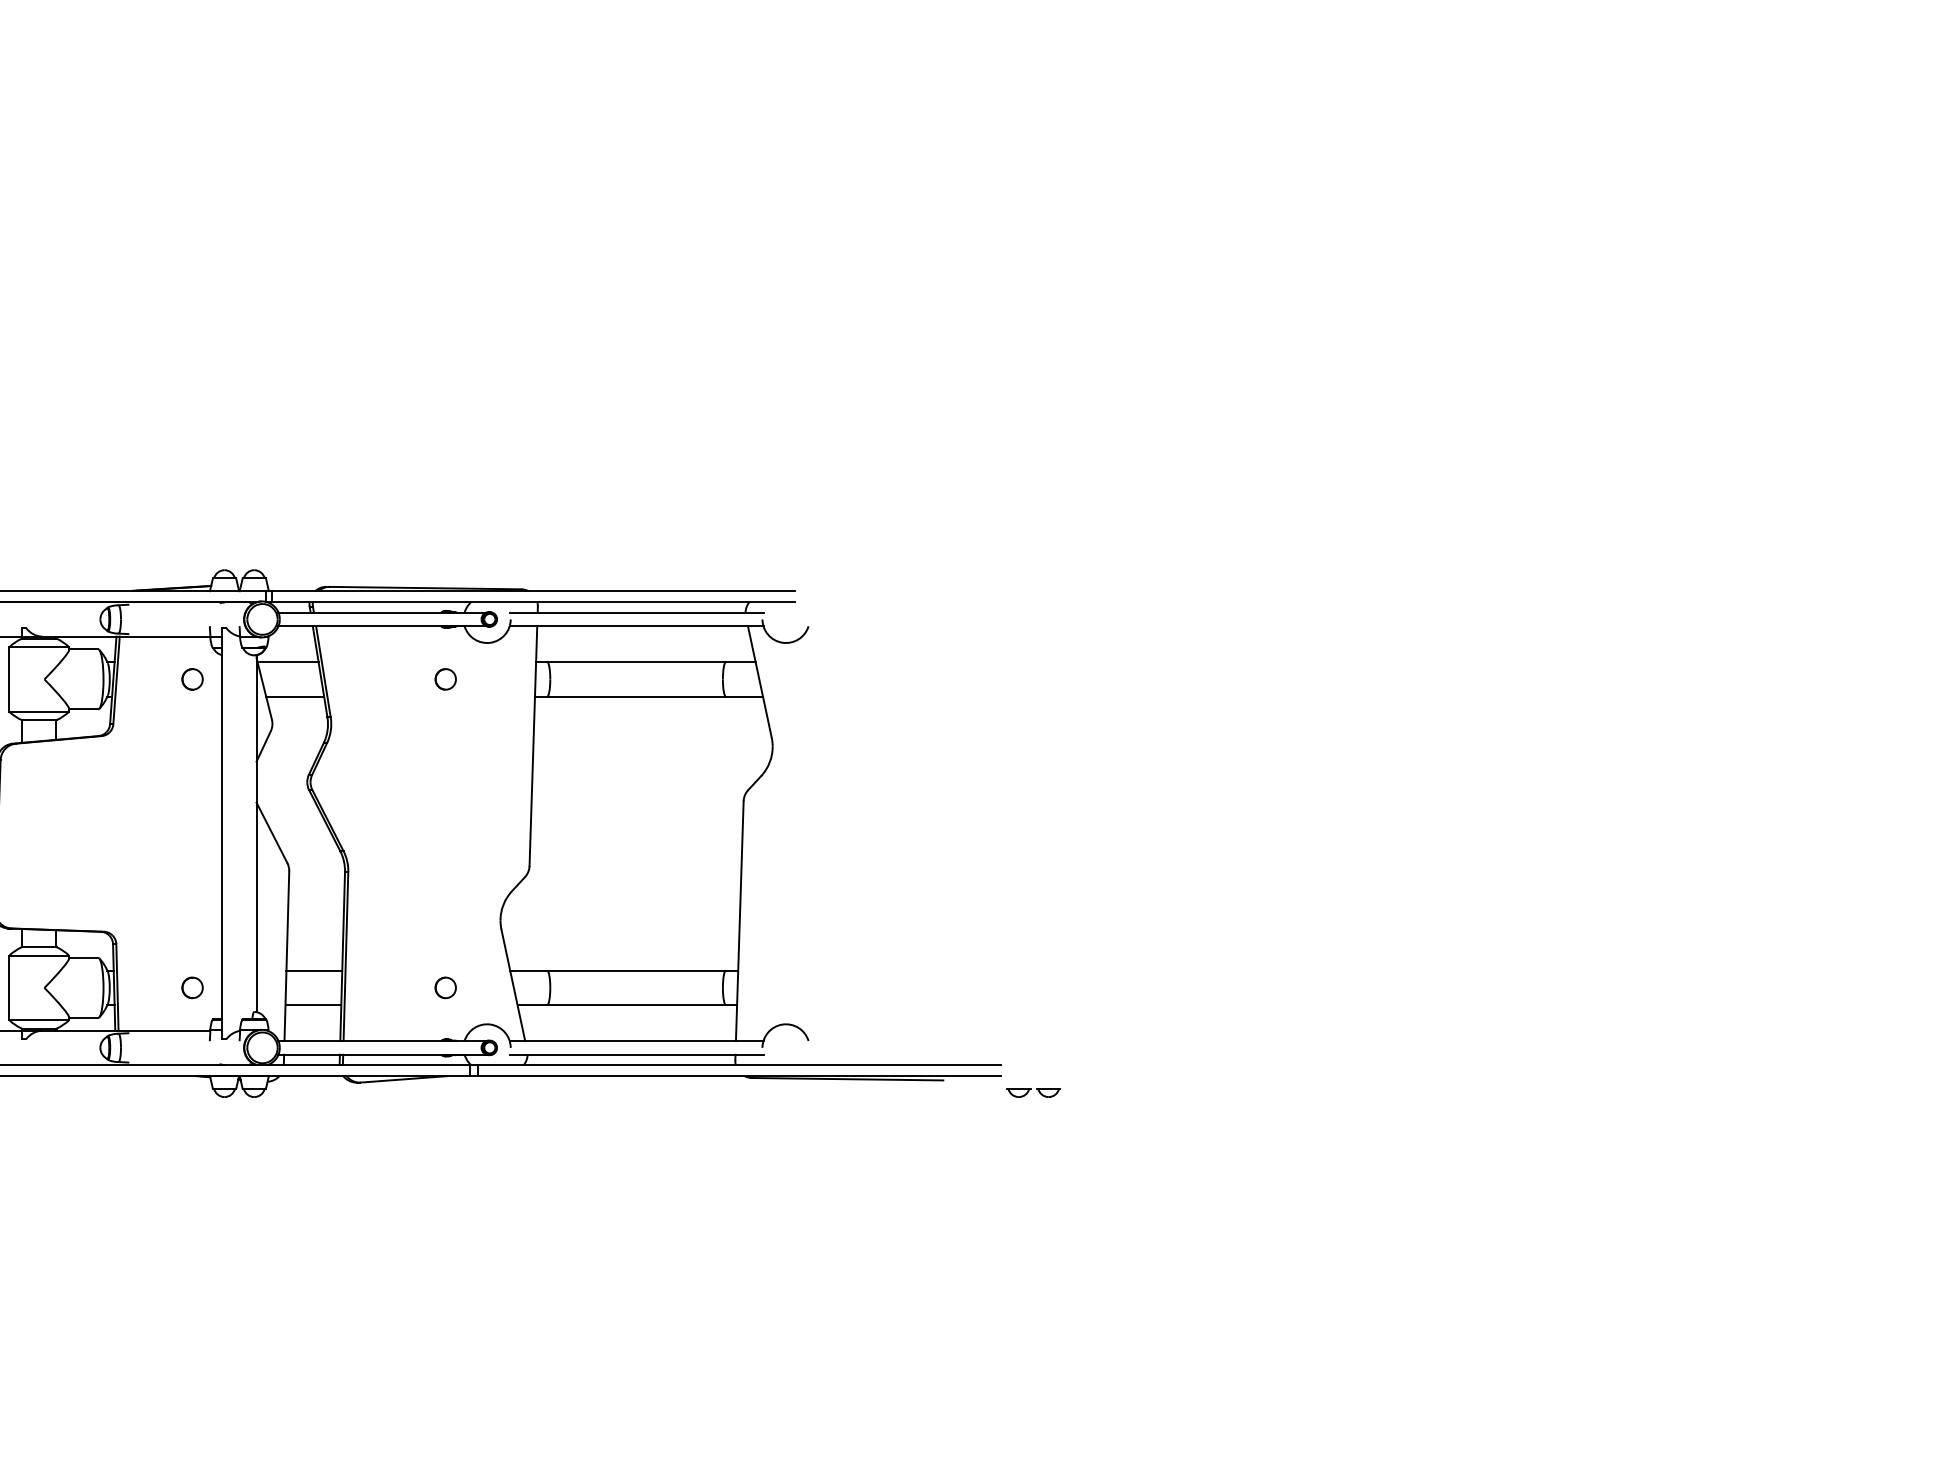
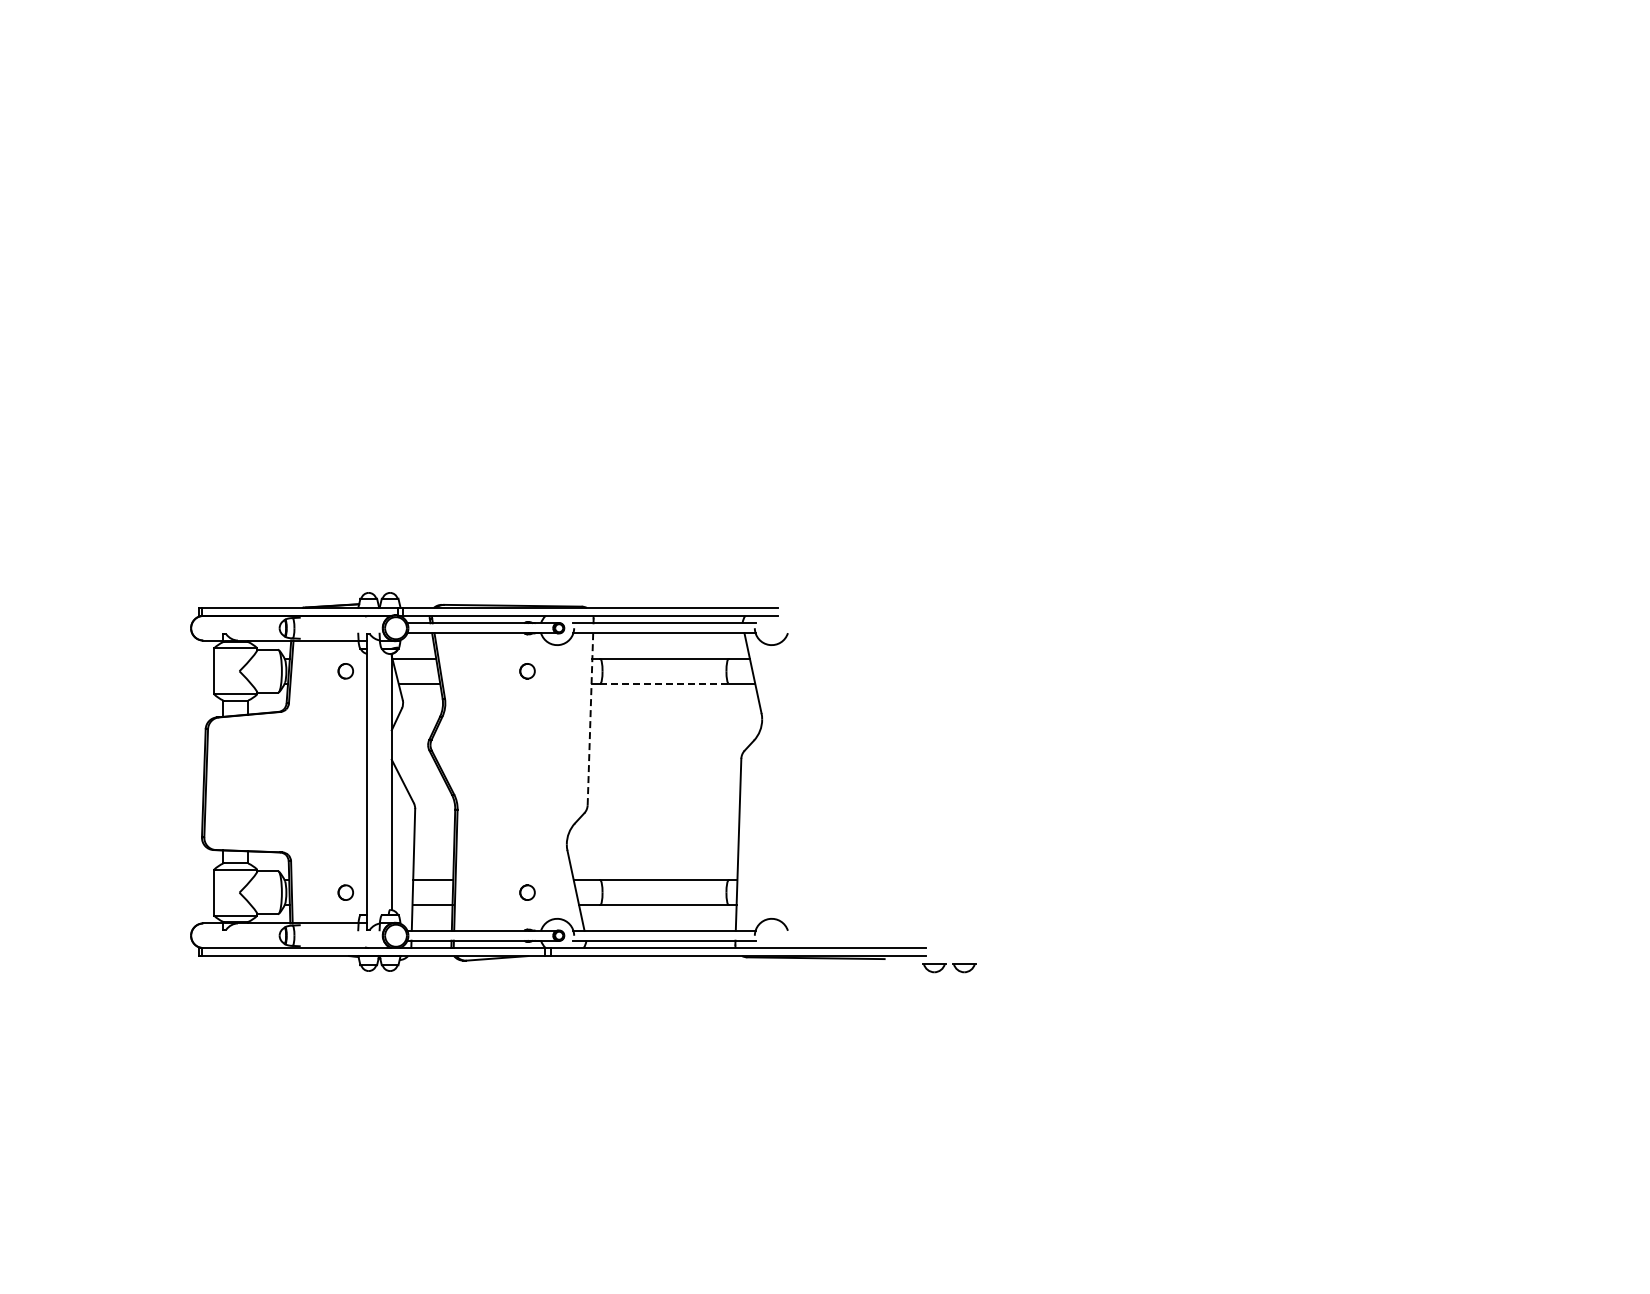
line: (637, 696) -> (665, 683), solid -> dashed
line: (533, 746) -> (590, 719), solid -> dashed
part: (1033, 1092) -> (949, 967), size x1.4

